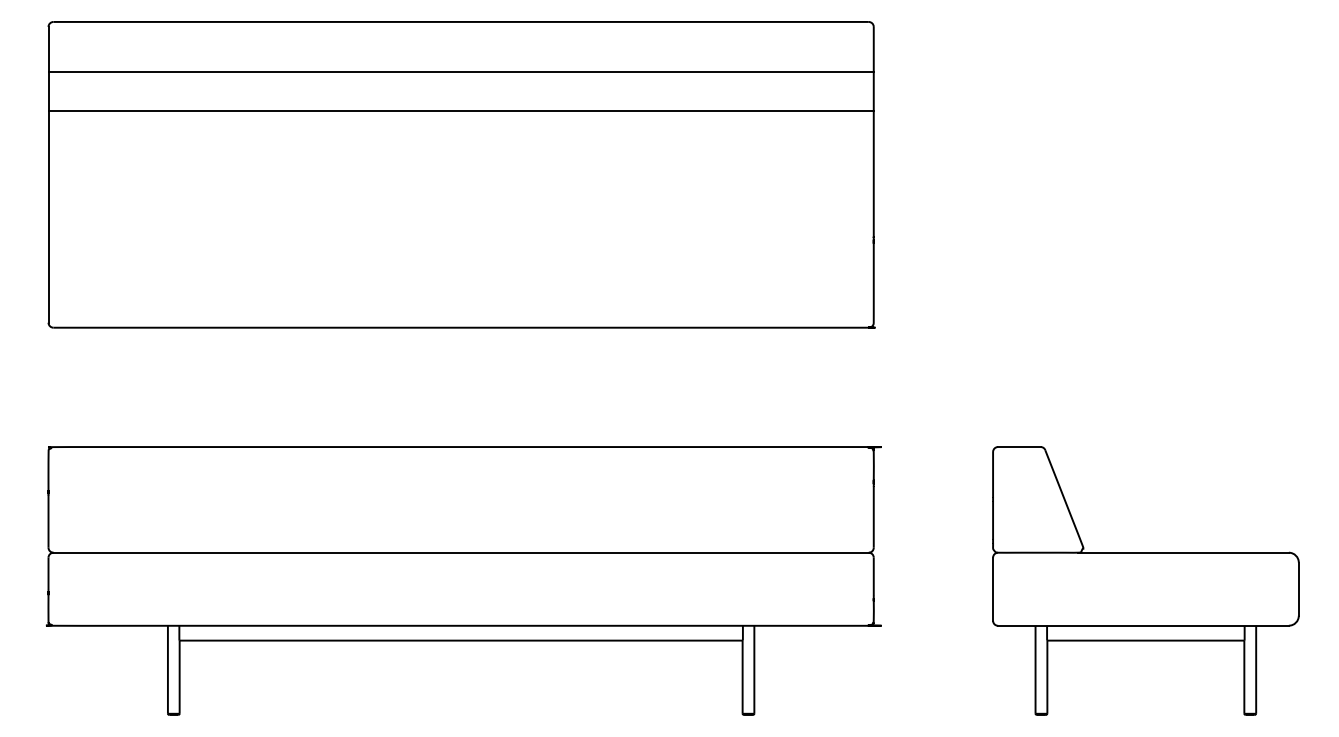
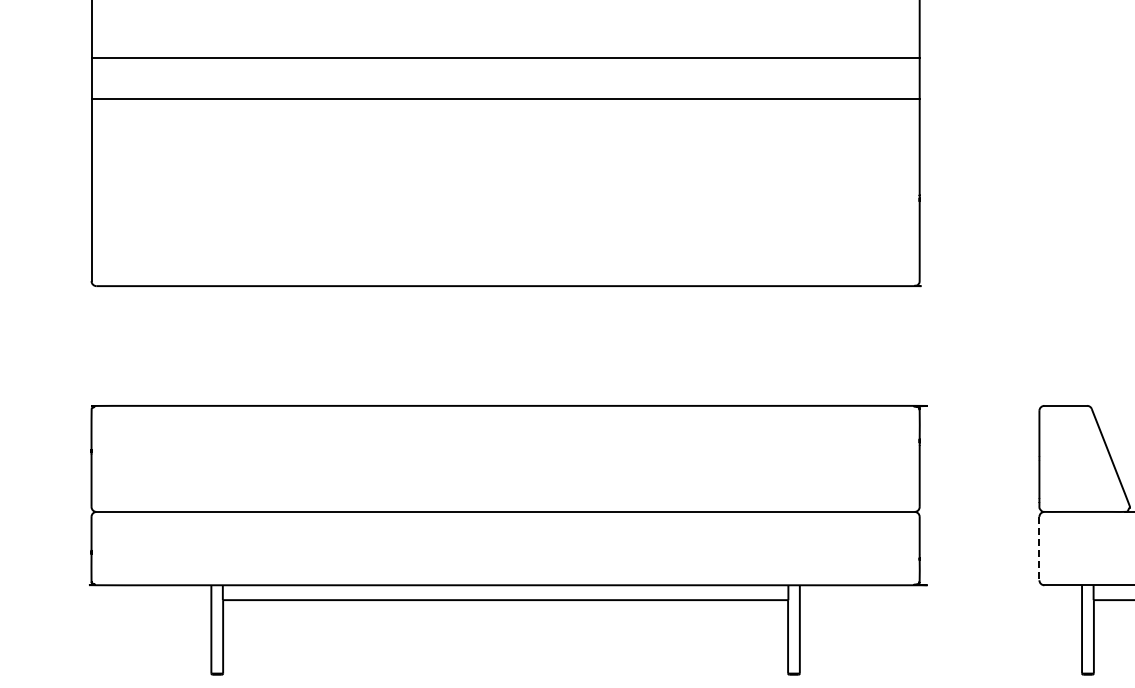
line: (460, 71) -> (504, 58), moved
line: (460, 111) -> (504, 99), moved
line: (993, 589) -> (1039, 548), solid -> dashed

